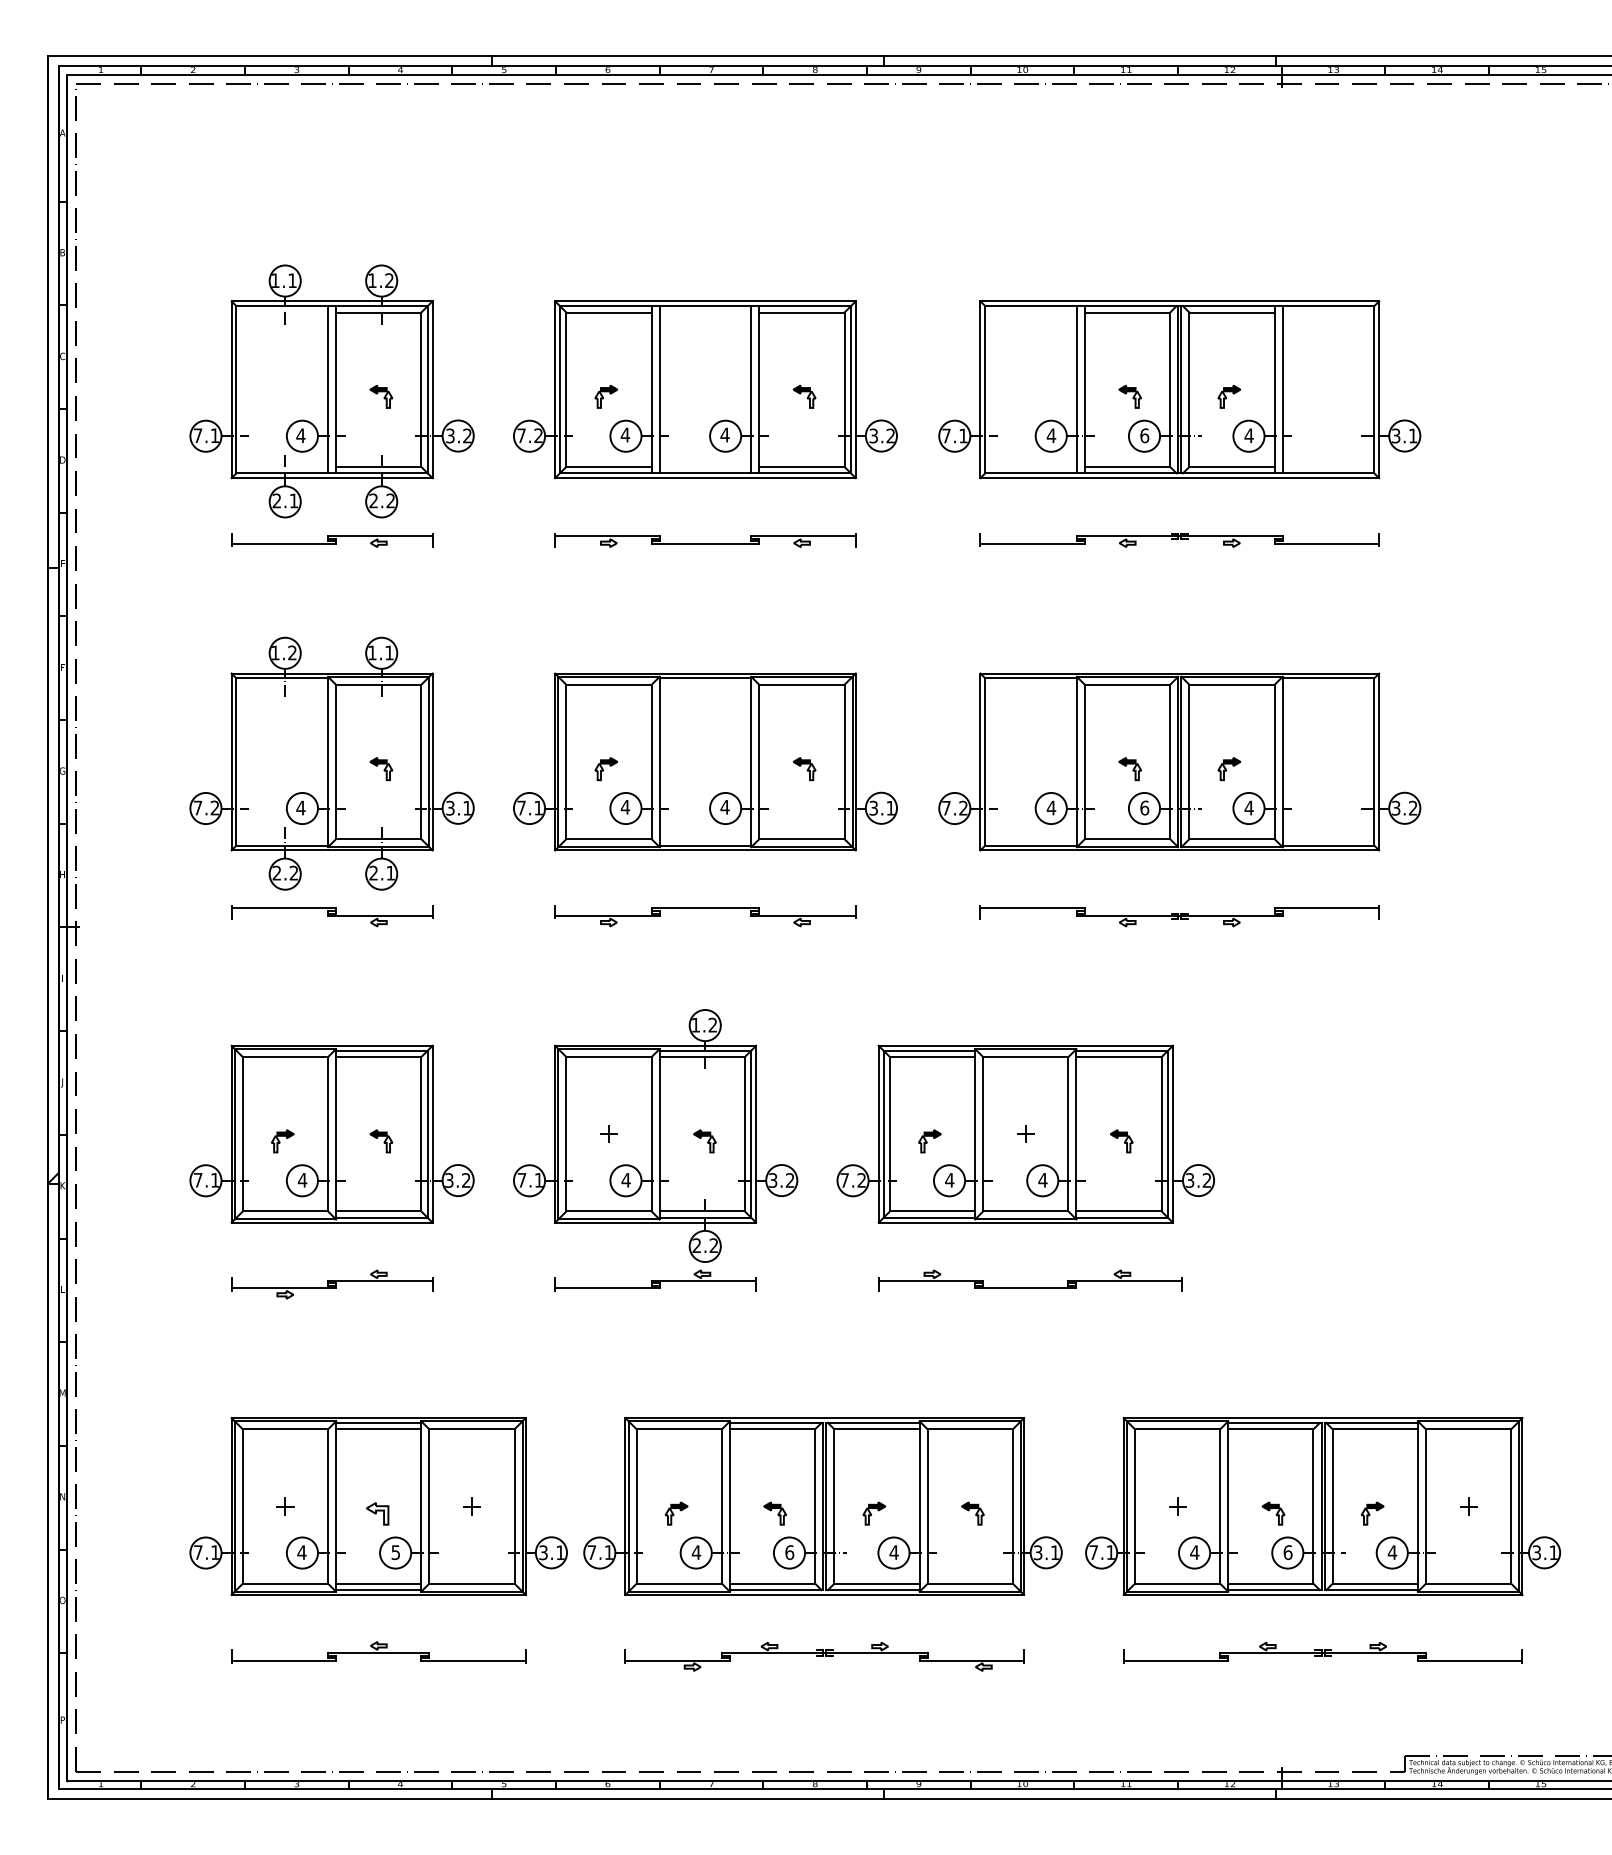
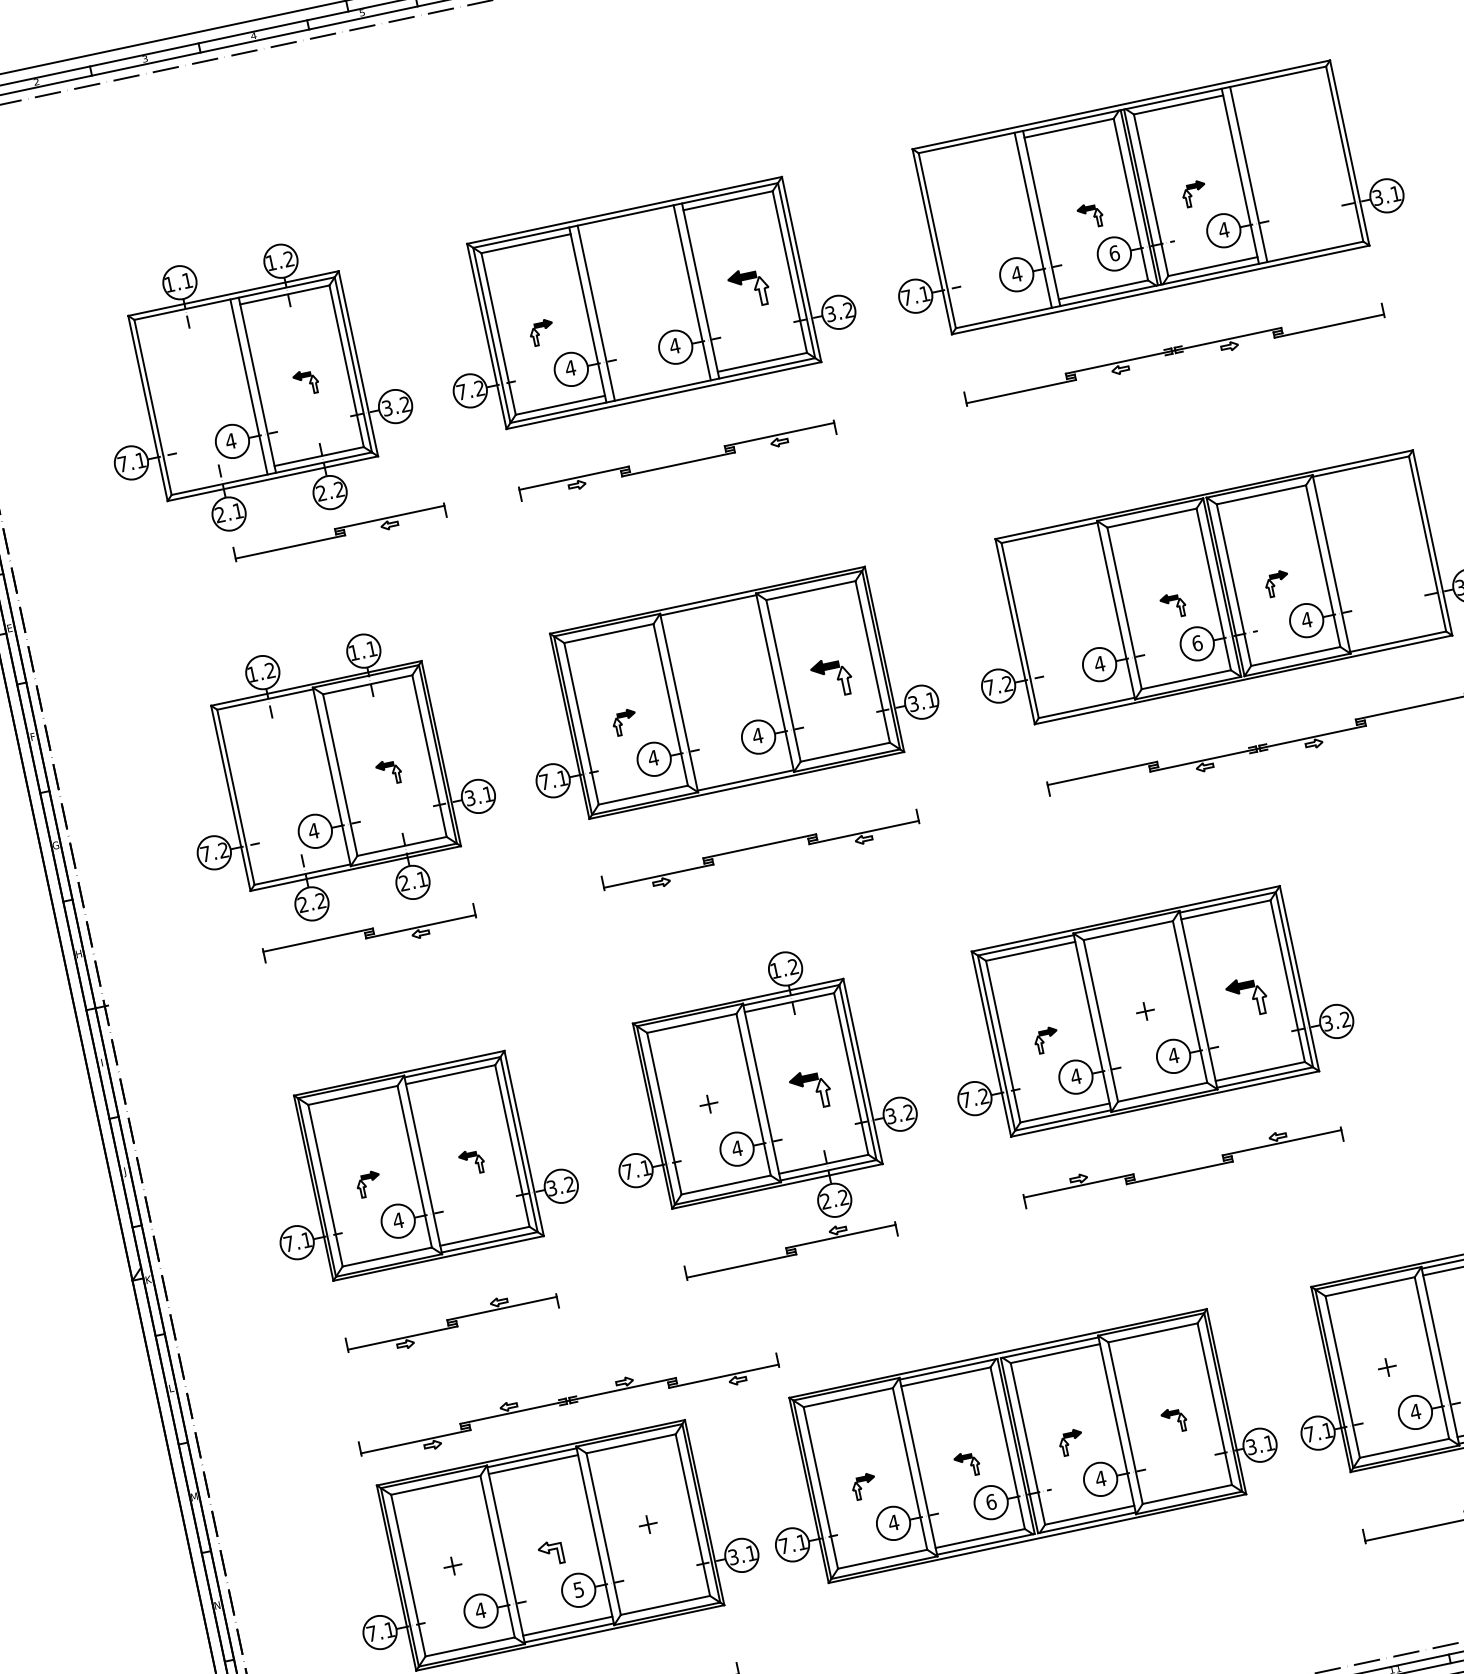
part: (804, 396) -> (749, 288), size x1.6
part: (332, 540) -> (340, 532), moved
part: (804, 769) -> (832, 678), size x1.6
part: (704, 1141) -> (810, 1090), size x1.6
part: (1121, 1141) -> (1247, 997), size x1.6
part: (824, 1656) -> (568, 1404), moved

